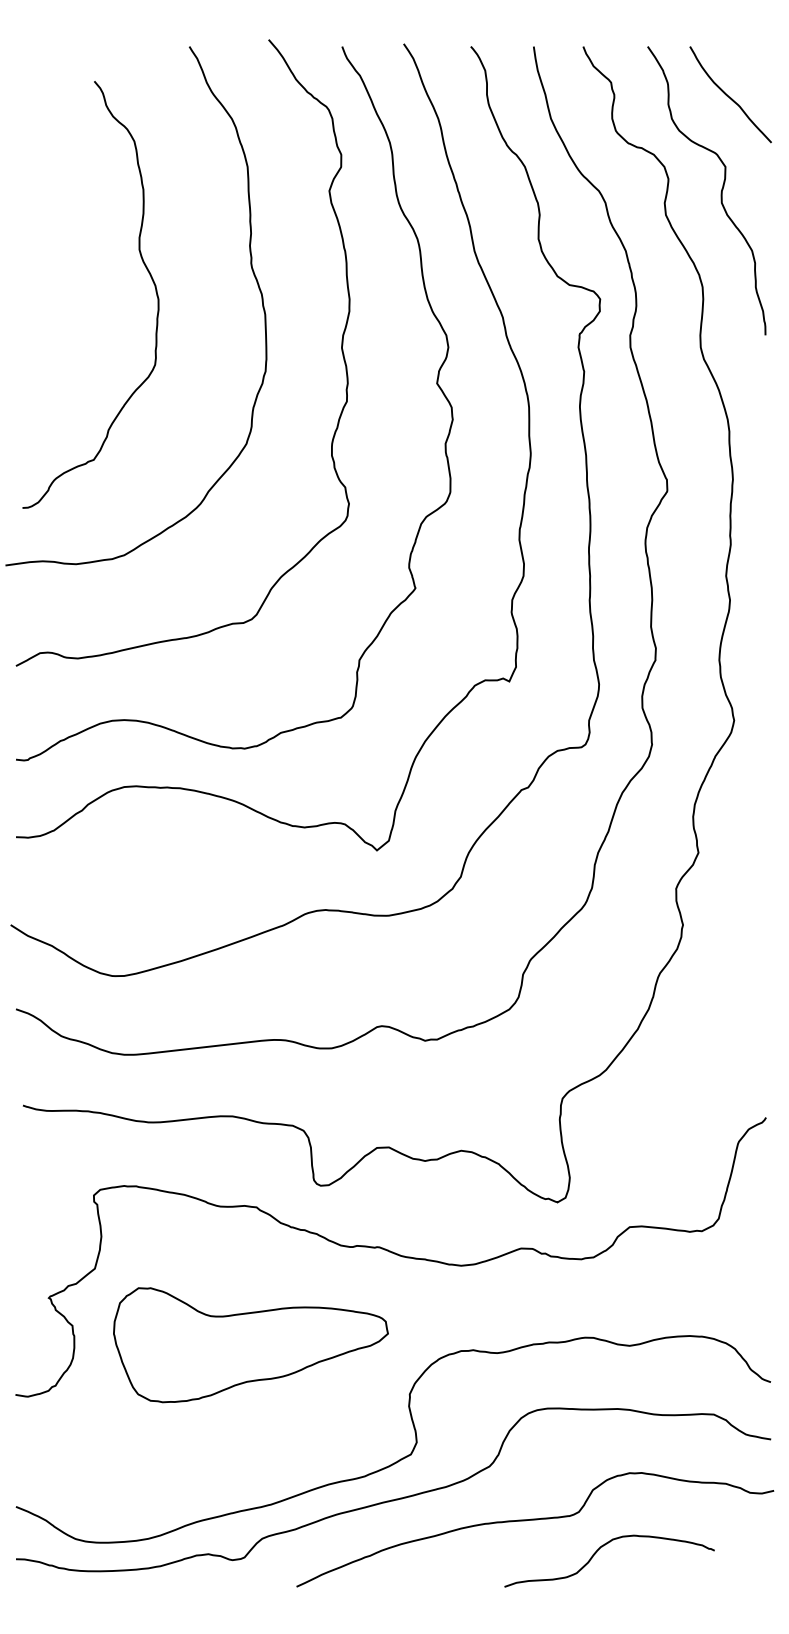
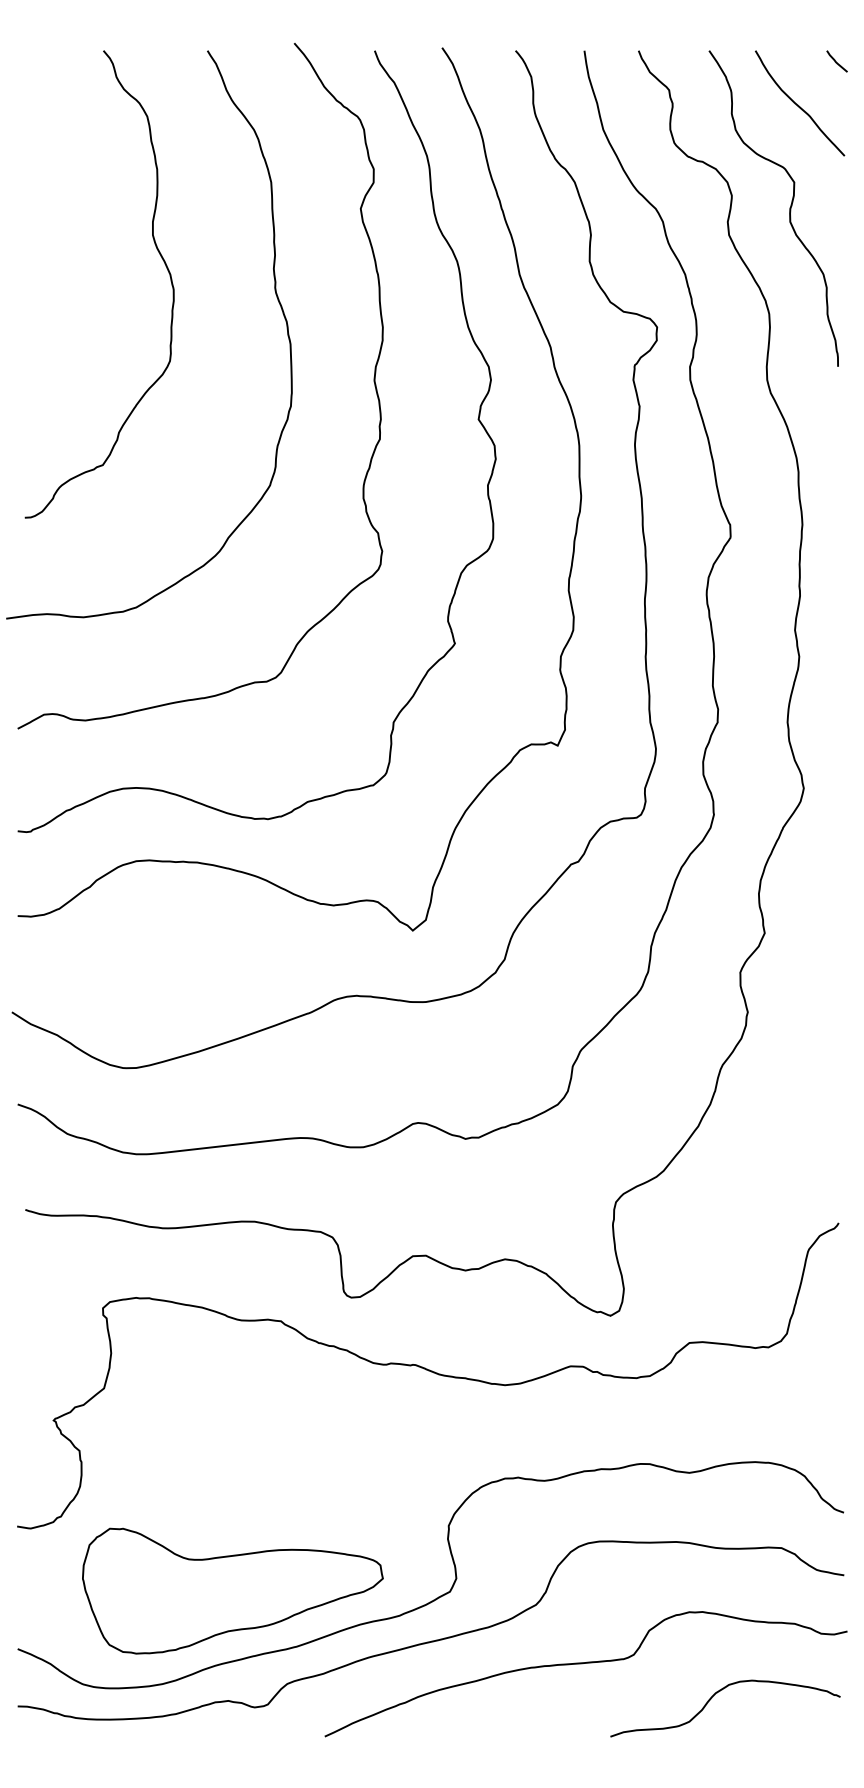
curve: (764, 56) -> (836, 61), added
curve: (142, 262) -> (156, 249), moved
part: (250, 1344) -> (232, 1590), moved
curve: (597, 1551) -> (712, 1698), moved

